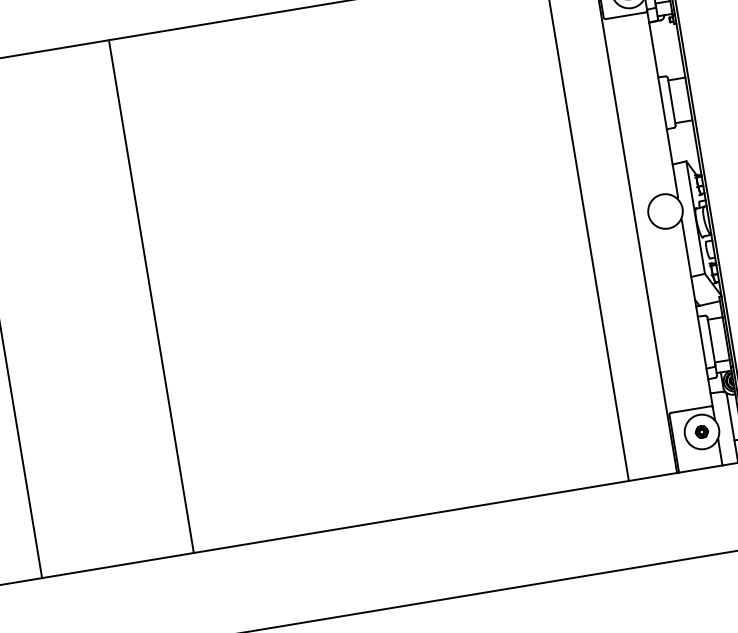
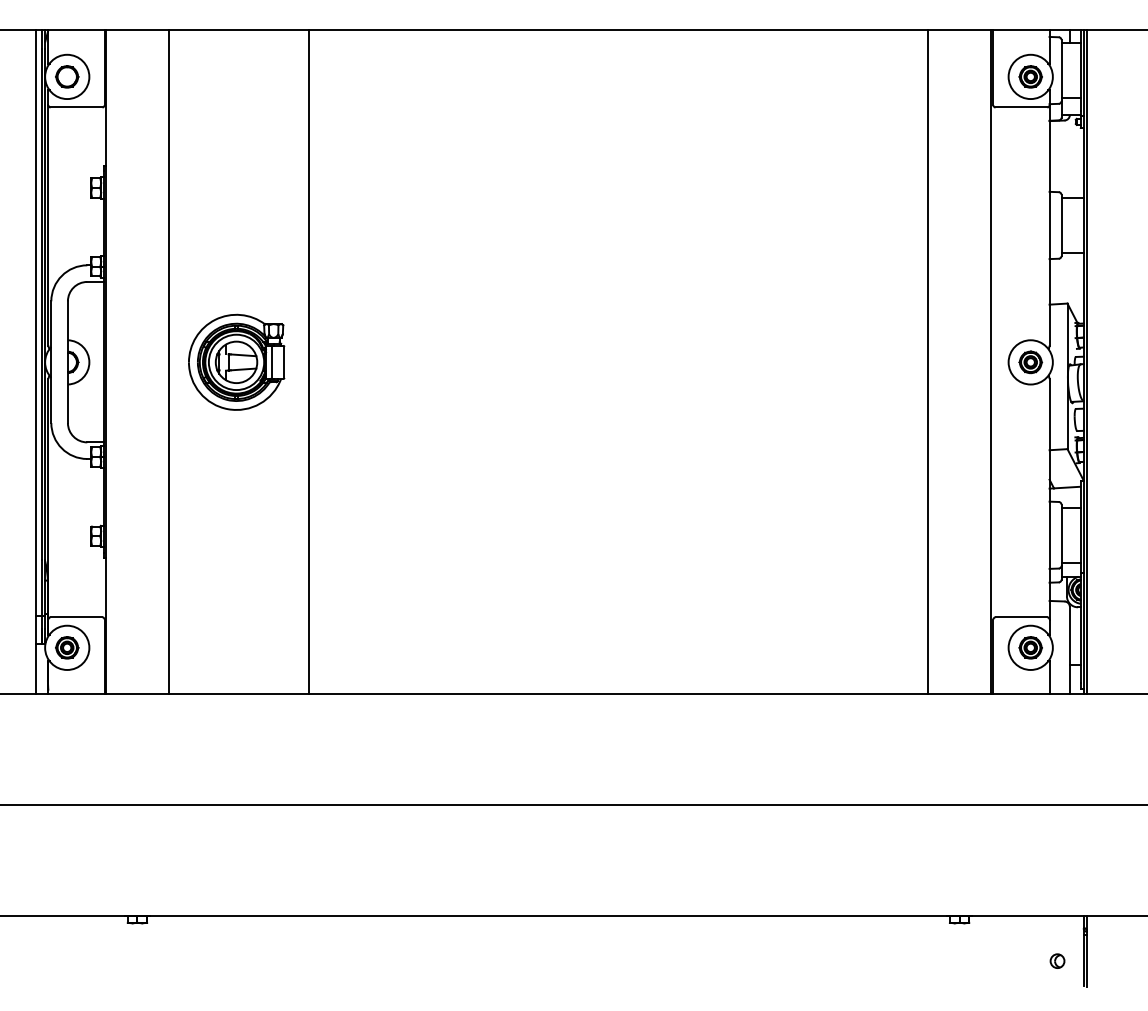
part: (665, 211) -> (1030, 362), added
line: (151, 296) -> (309, 362), moved
part: (51, 312) -> (236, 361), added
part: (701, 431) -> (1030, 647), size x1.43

